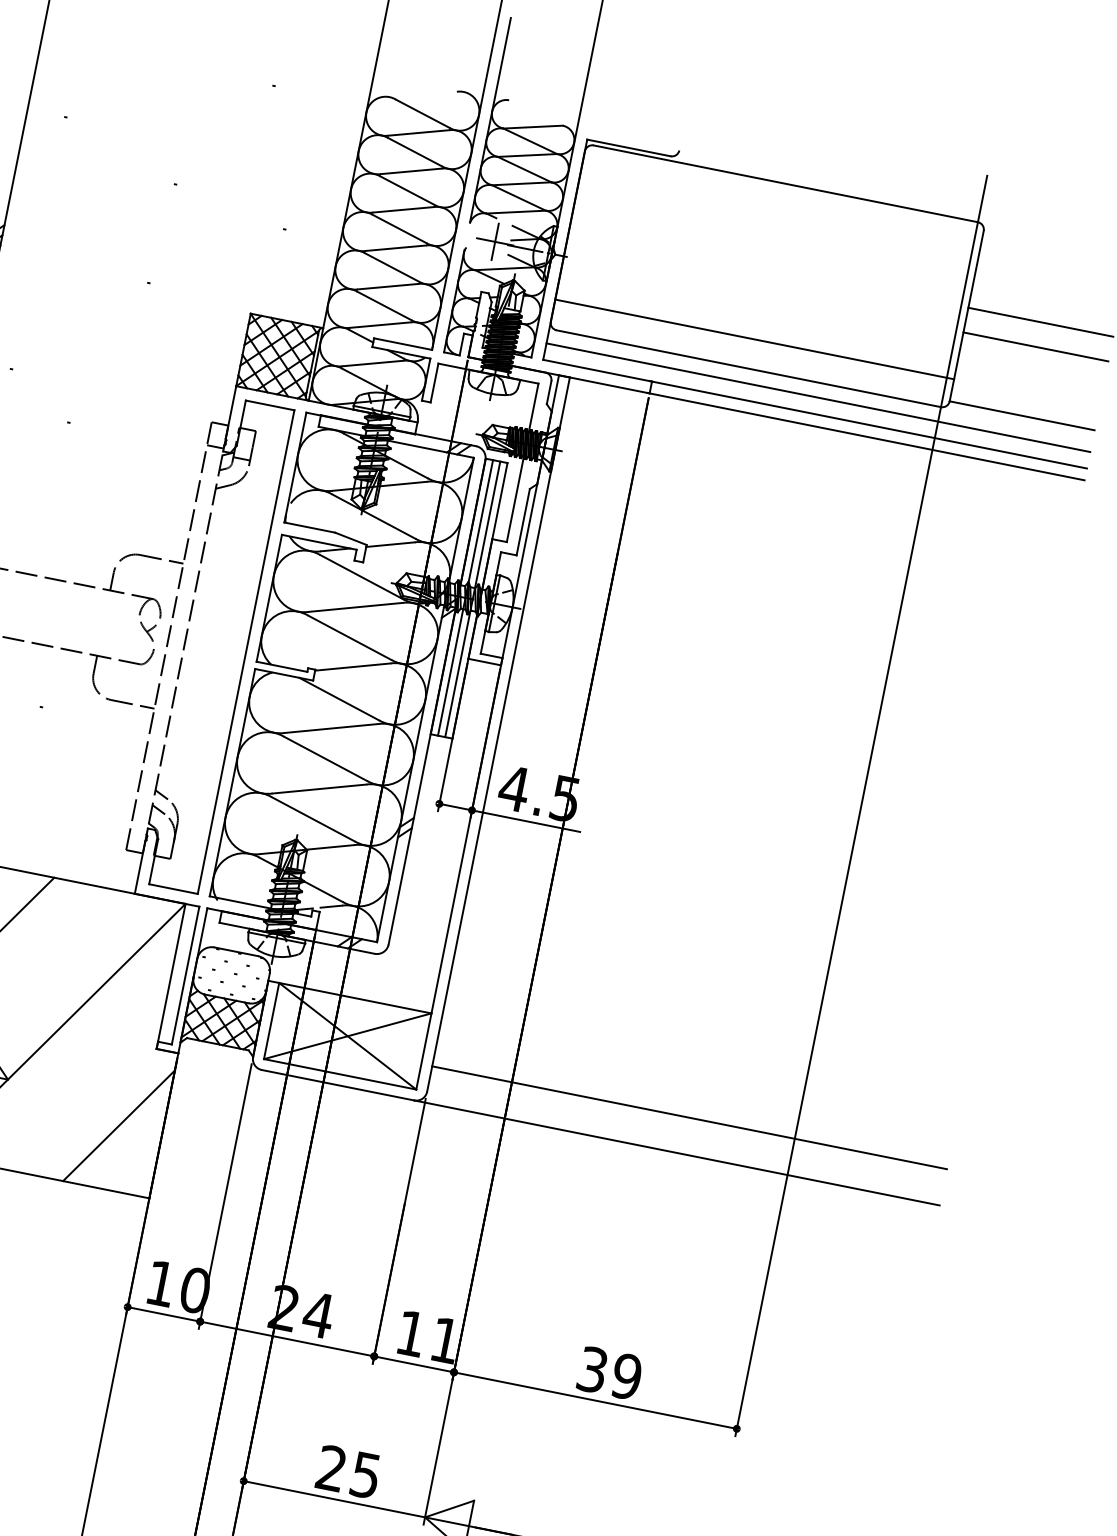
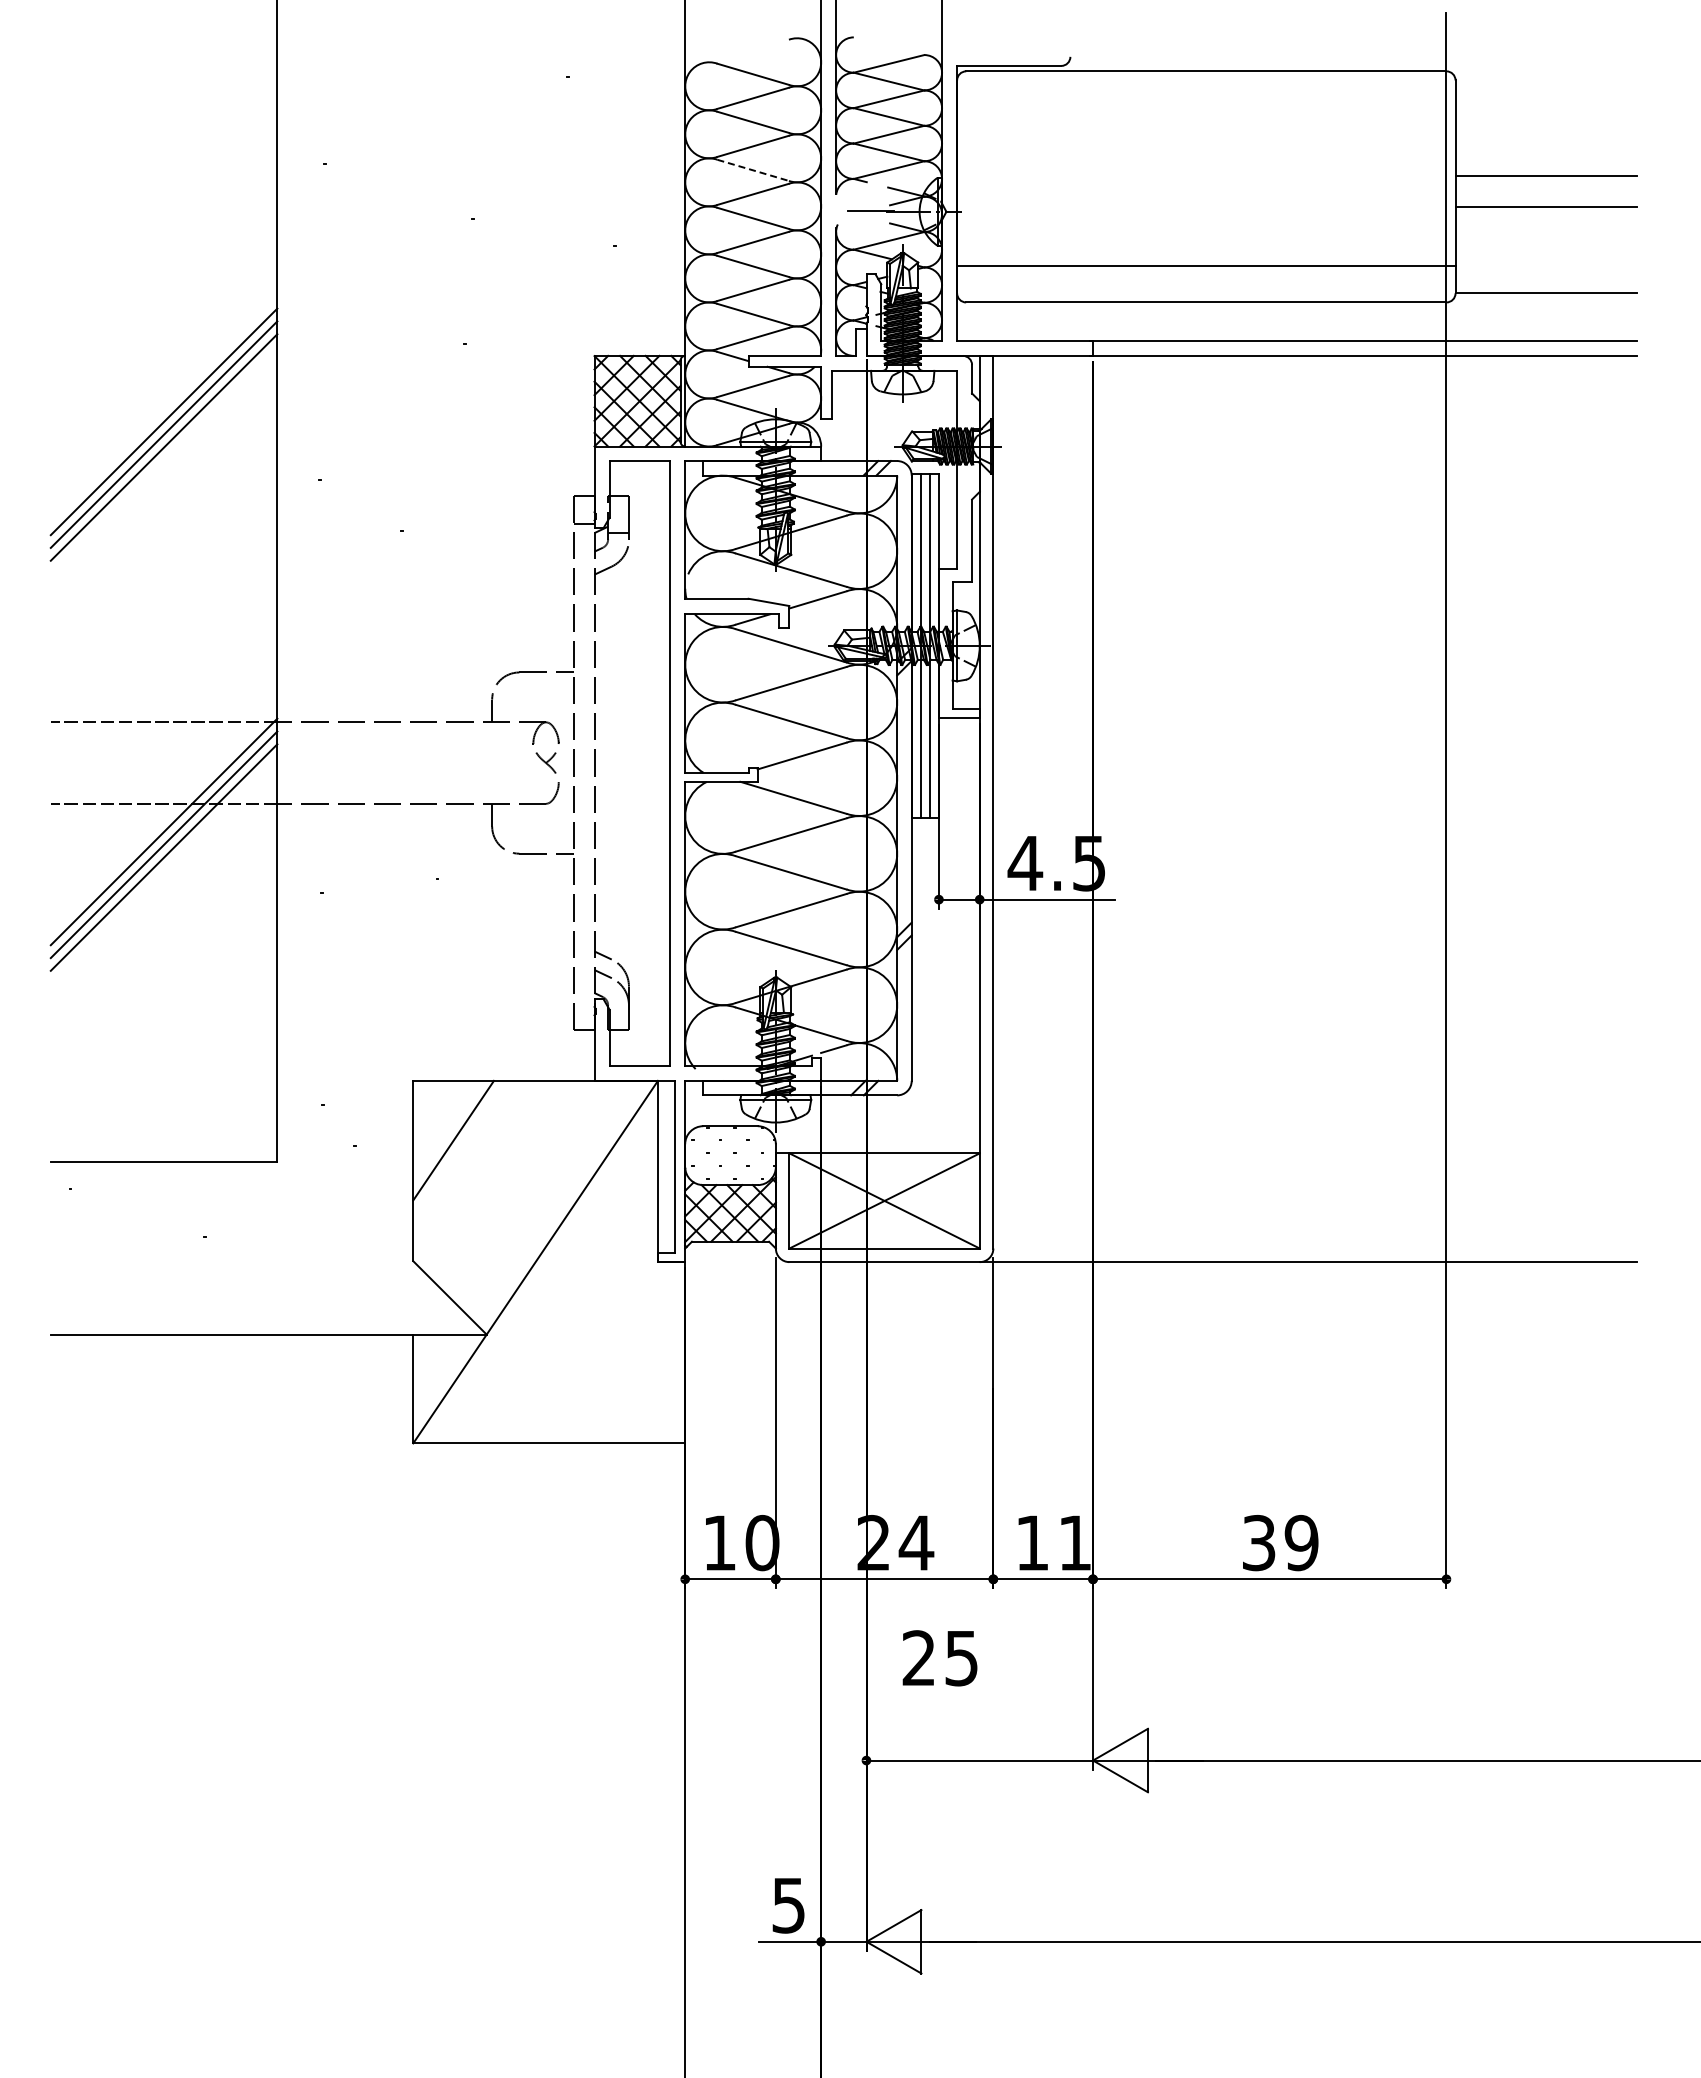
line: (407, 190) -> (753, 170), solid -> dashed
line: (495, 241) -> (871, 210), removed
line: (818, 397) -> (1296, 320), removed
line: (689, 1117) -> (1314, 1216), removed
line: (119, 1125) -> (631, 1363), removed
text: (347, 1471) -> (939, 1658), moved

